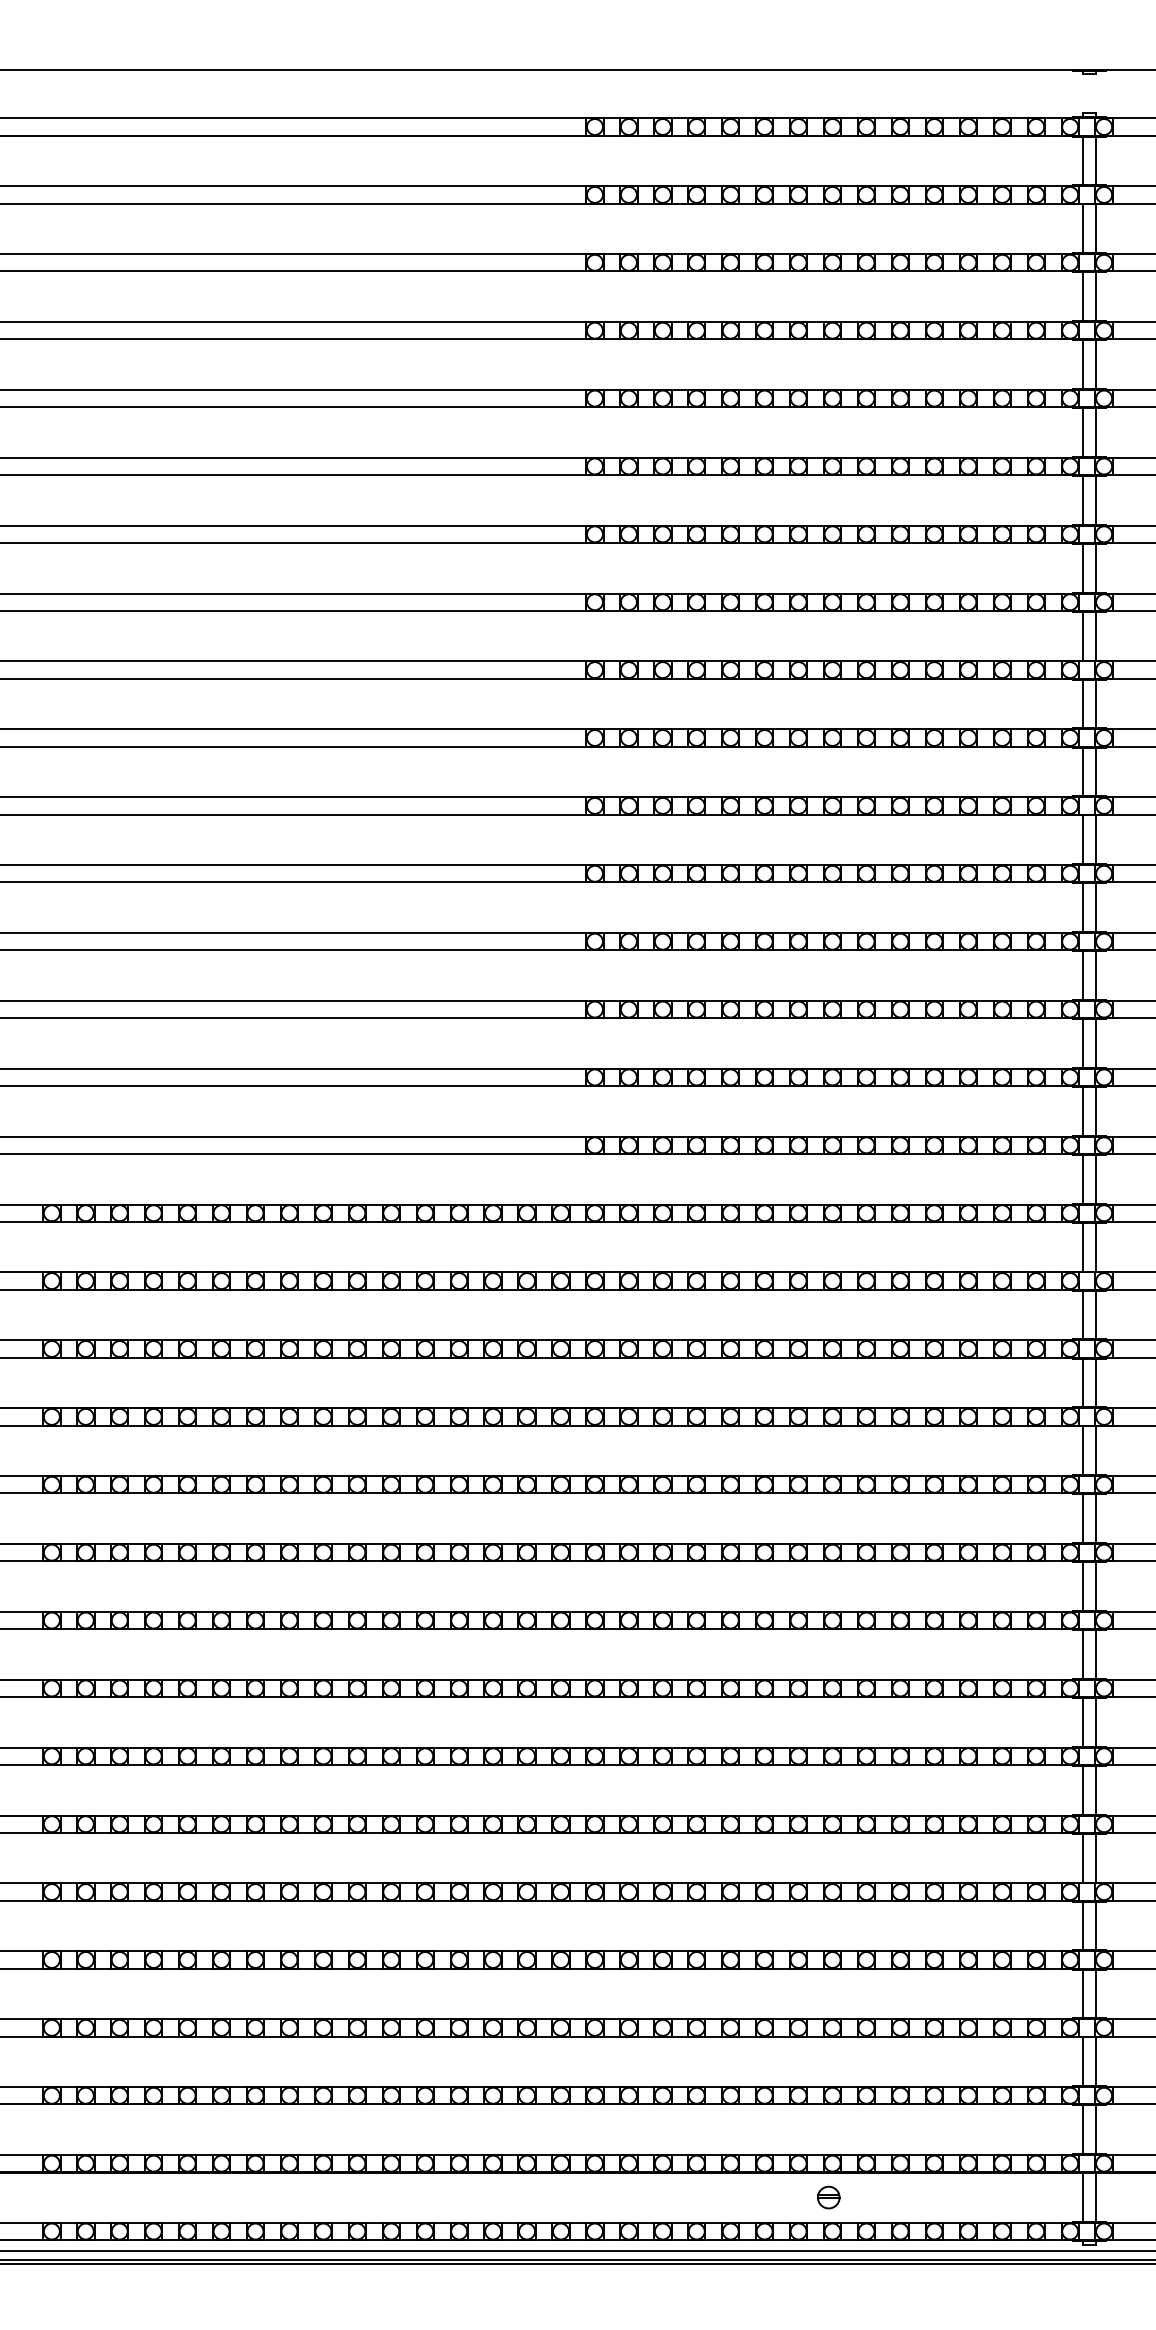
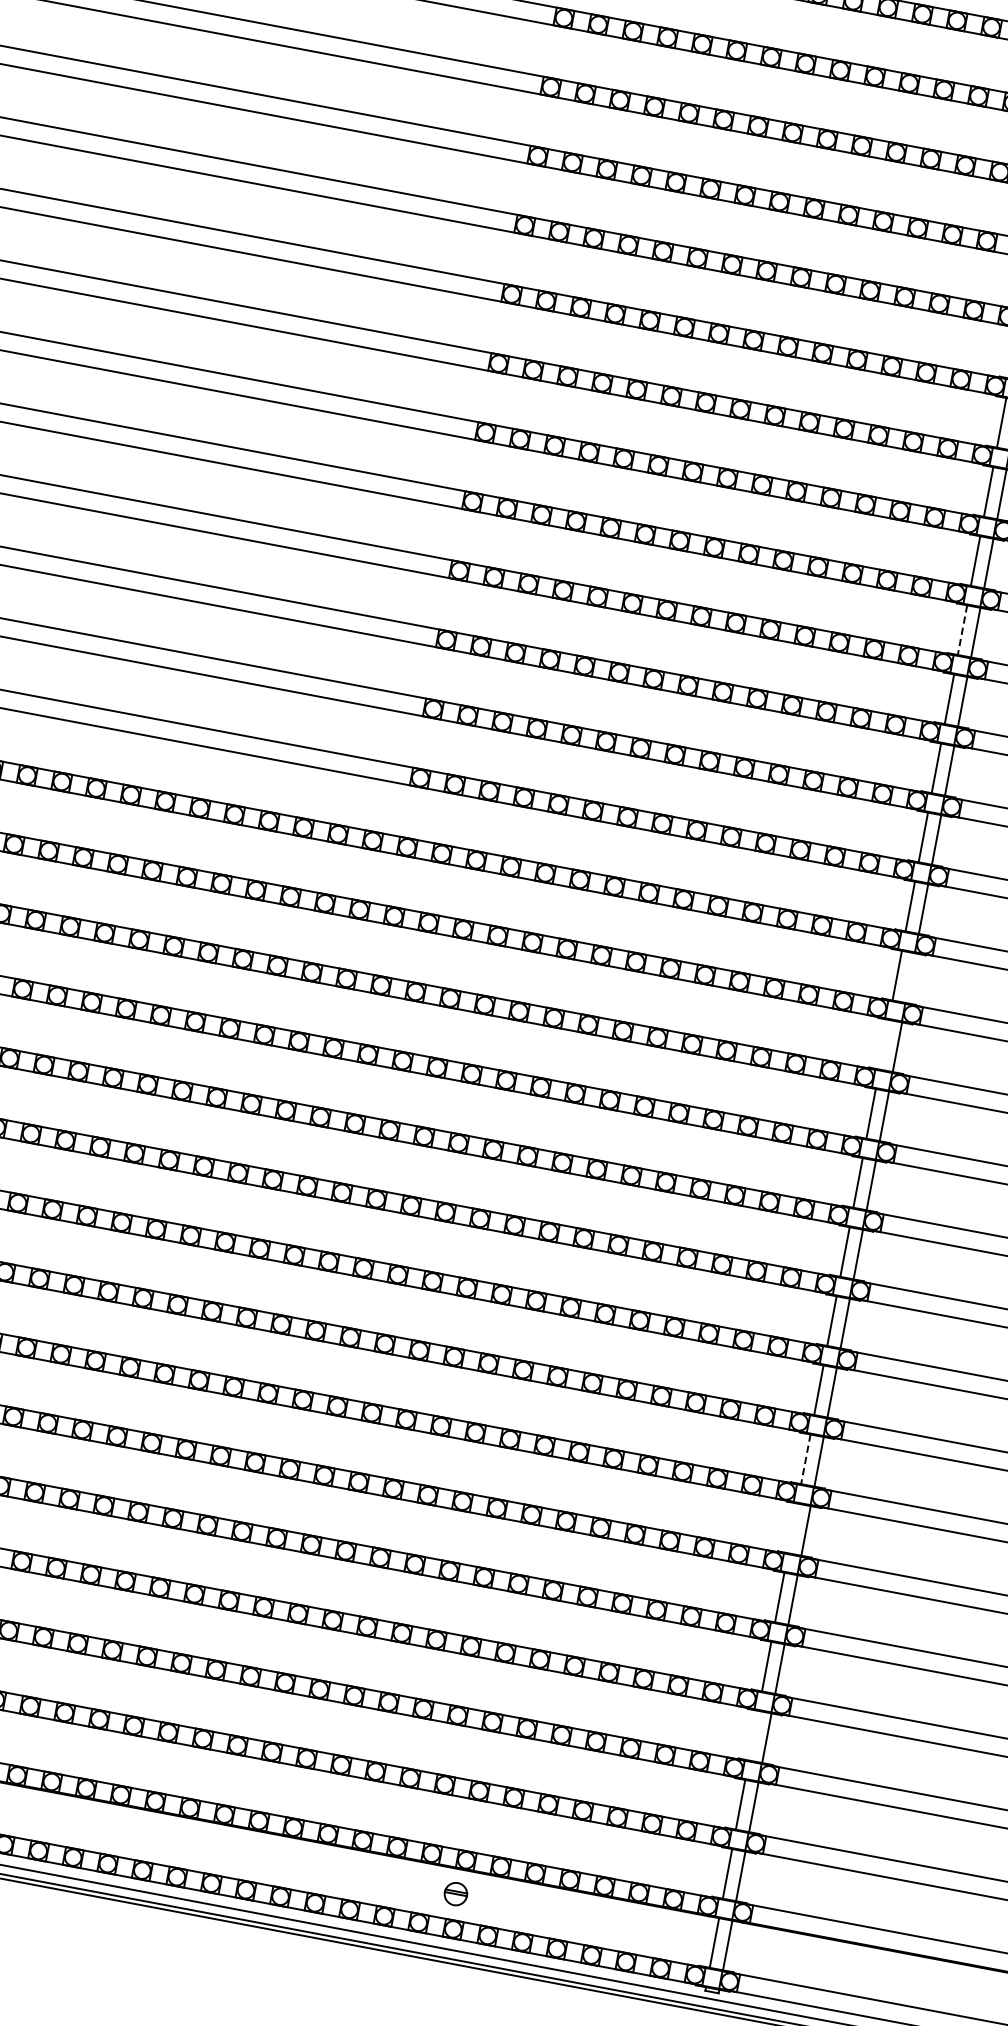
line: (1082, 908) -> (962, 630), solid -> dashed
line: (1095, 1246) -> (910, 977), removed
line: (1082, 1314) -> (884, 1044), removed
line: (1082, 1722) -> (805, 1459), solid -> dashed
line: (1082, 1789) -> (792, 1527), removed
line: (1082, 1993) -> (753, 1735), removed

